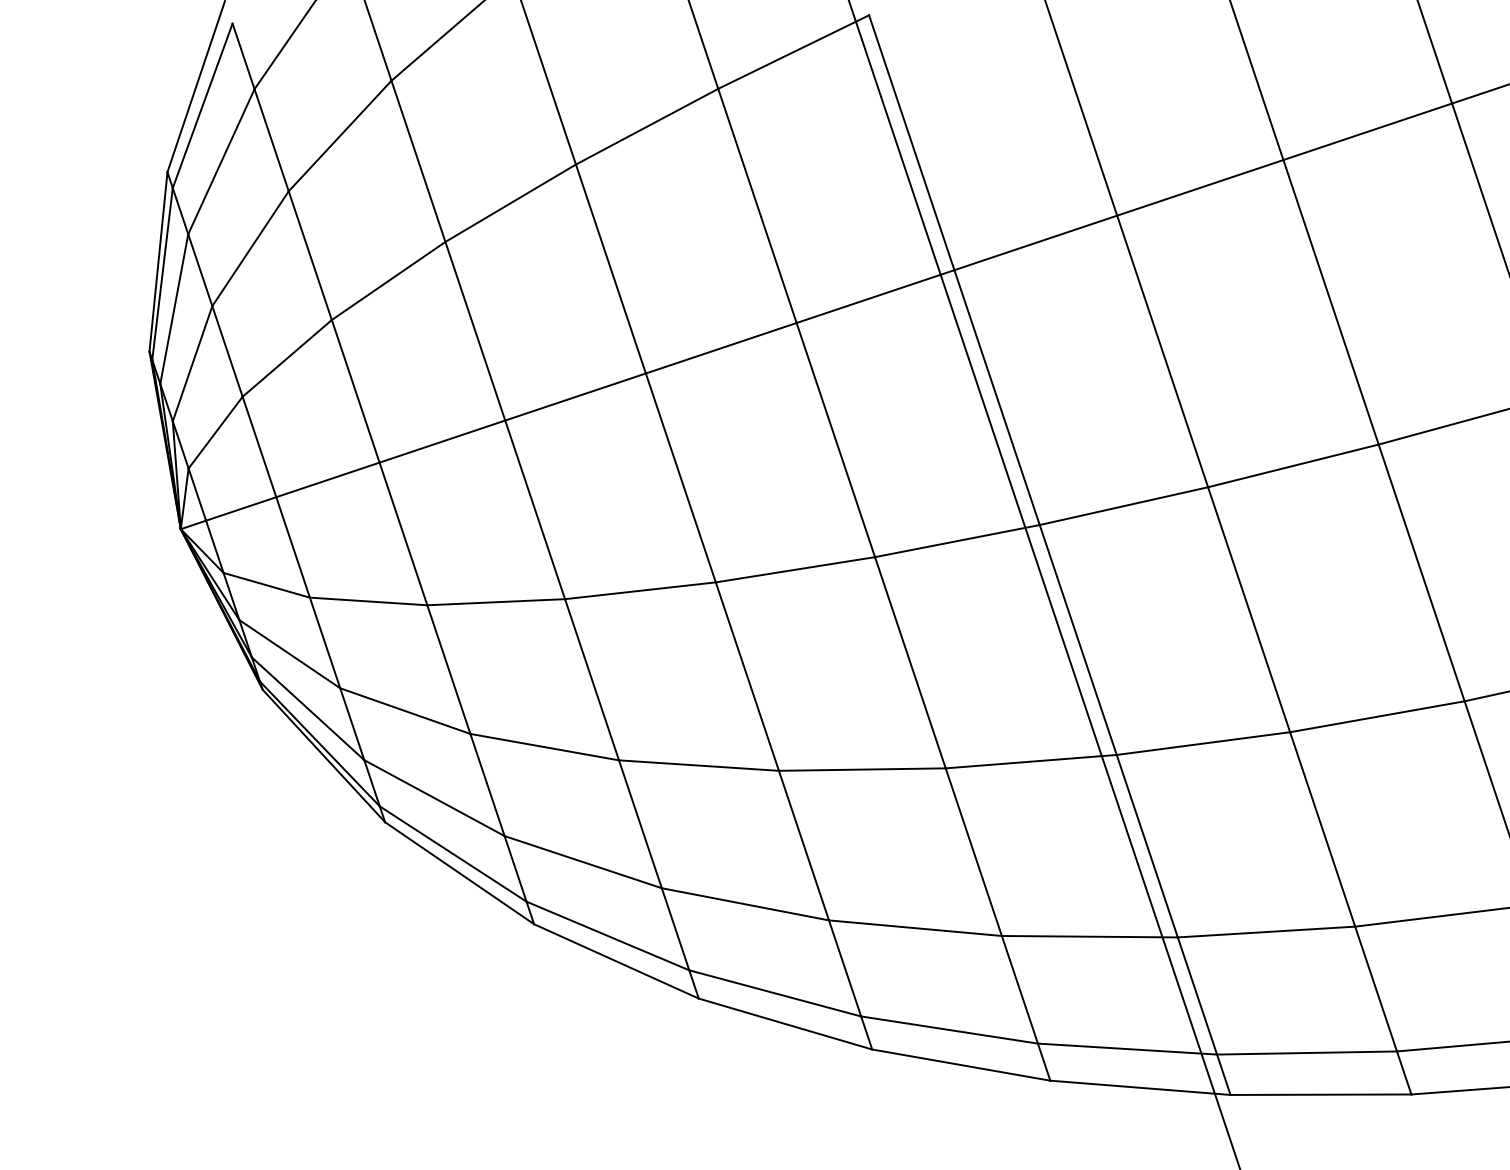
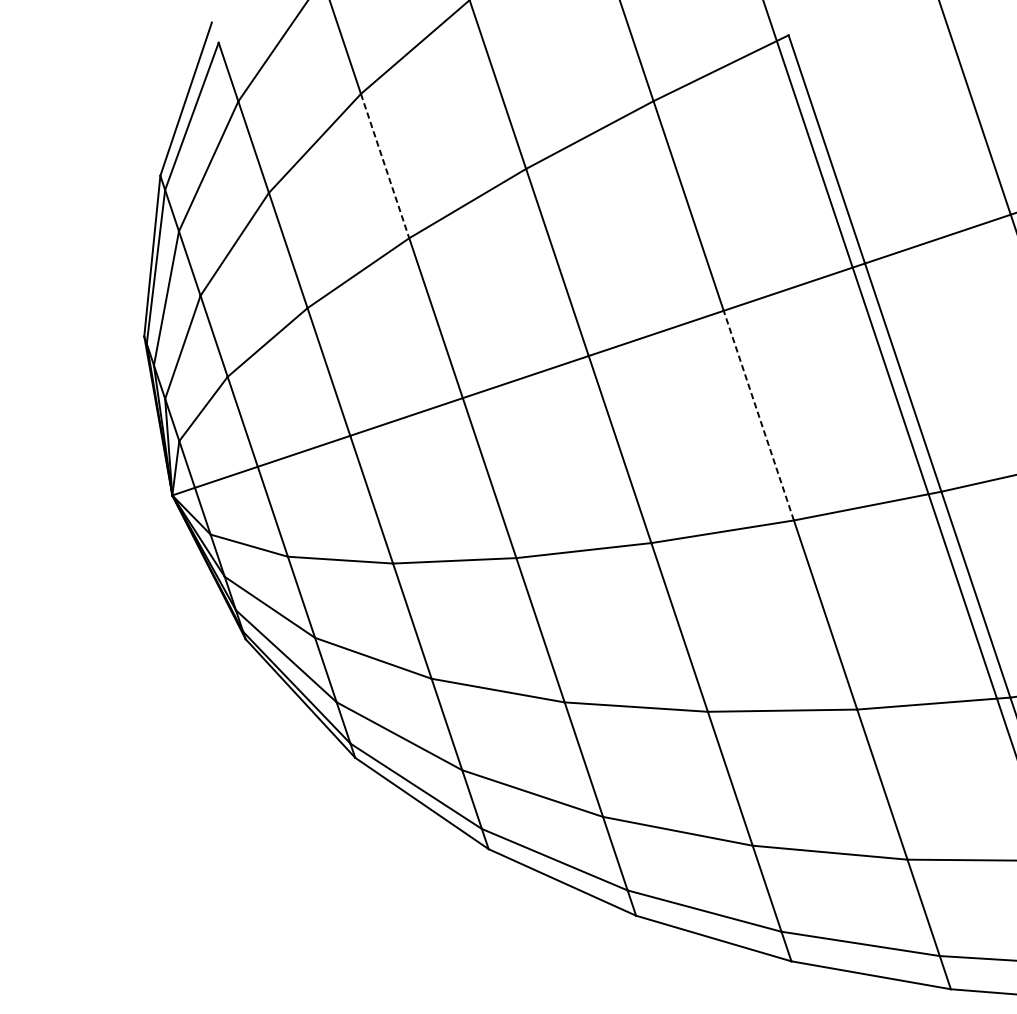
line: (418, 161) -> (385, 166), solid -> dashed
line: (835, 439) -> (758, 415), solid -> dashed

